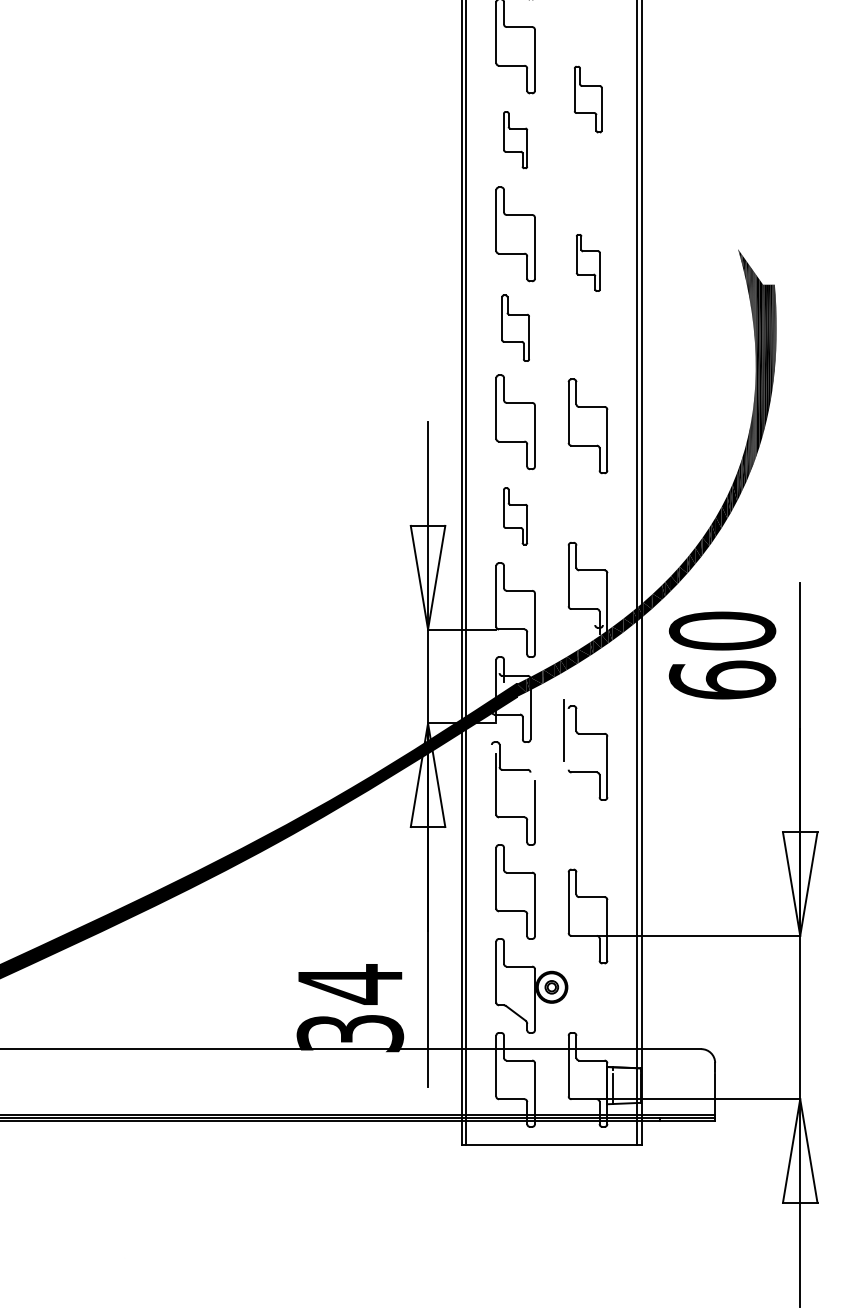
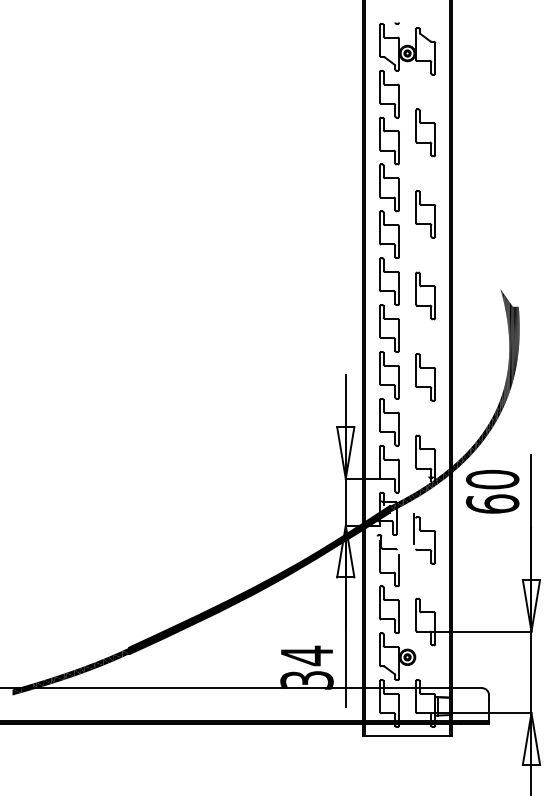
part: (587, 99) -> (425, 214), size x1.43
part: (515, 139) -> (389, 234), size x1.67
part: (587, 262) -> (425, 295), size x1.67
part: (515, 328) -> (389, 328), size x1.43
part: (515, 516) -> (389, 422), size x1.67

